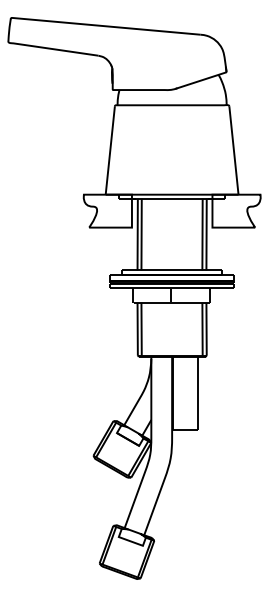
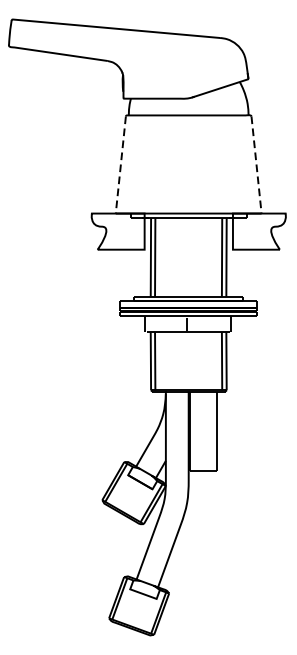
line: (110, 150) -> (121, 165), solid -> dashed
line: (233, 150) -> (256, 165), solid -> dashed

